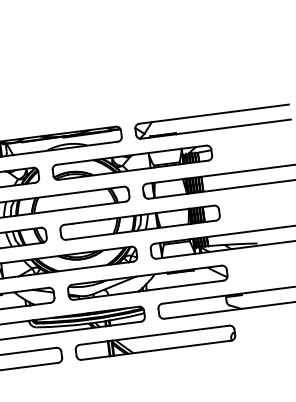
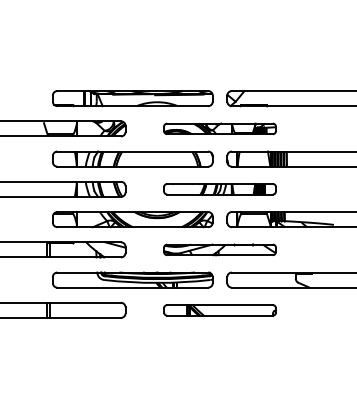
part: (131, 162) -> (219, 128), size x0.7
part: (139, 221) -> (219, 188), size x0.7
part: (147, 282) -> (219, 249), size x0.7
part: (154, 342) -> (219, 310), size x0.7

